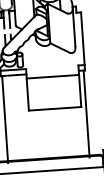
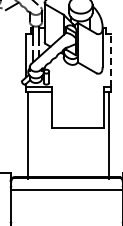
line: (82, 38) -> (110, 59), solid -> dashed
line: (52, 77) -> (77, 96), removed

